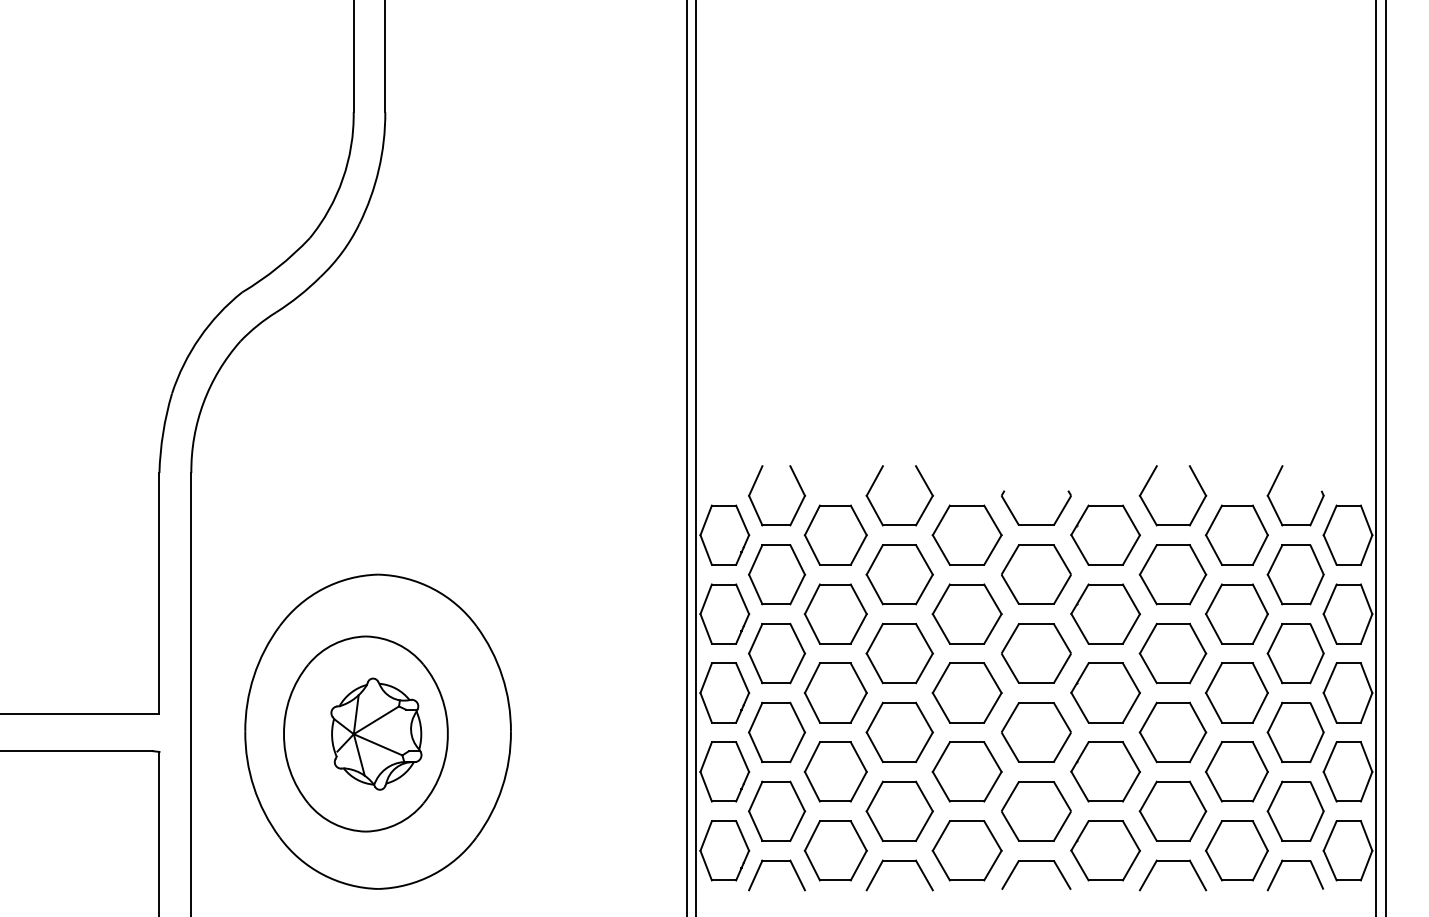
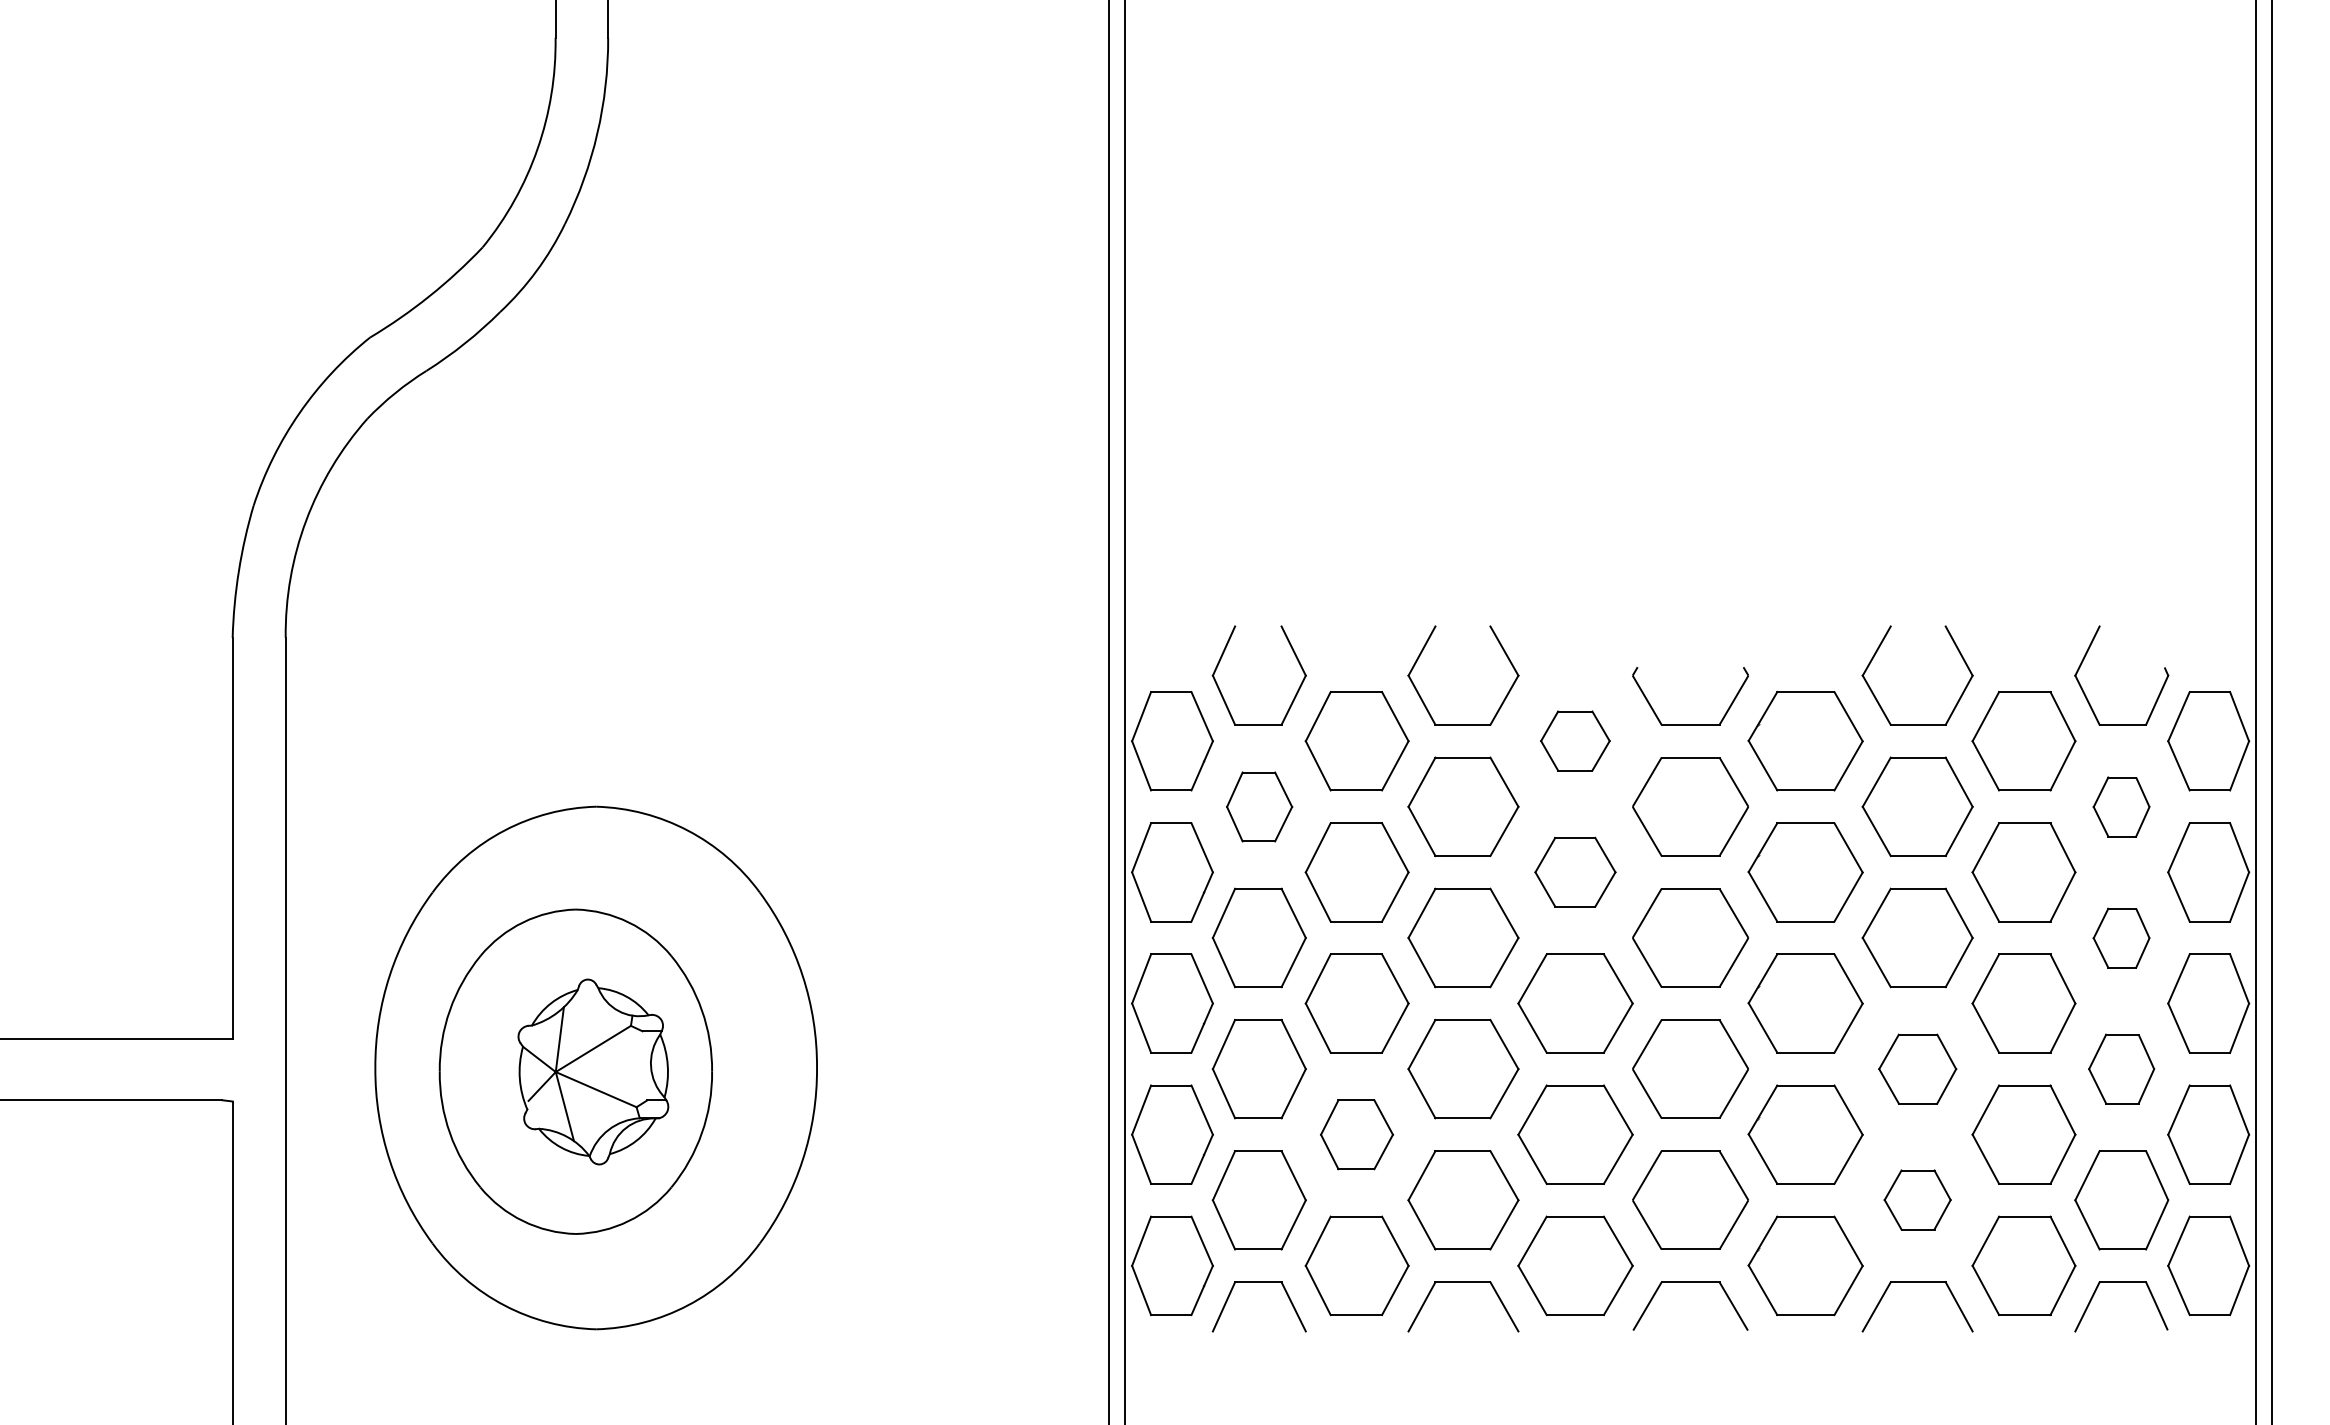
part: (966, 534) -> (1574, 740), size x0.6
part: (777, 574) -> (1260, 806), size x0.7
part: (1295, 574) -> (2121, 806), size x0.6
part: (966, 613) -> (1574, 871), size x0.7
part: (1295, 653) -> (2121, 937), size x0.6
part: (1172, 732) -> (1916, 1069), size x0.7
part: (1295, 732) -> (2121, 1069), size x0.7
part: (835, 771) -> (1356, 1134), size x0.7
part: (1172, 810) -> (1916, 1198), size x0.6

